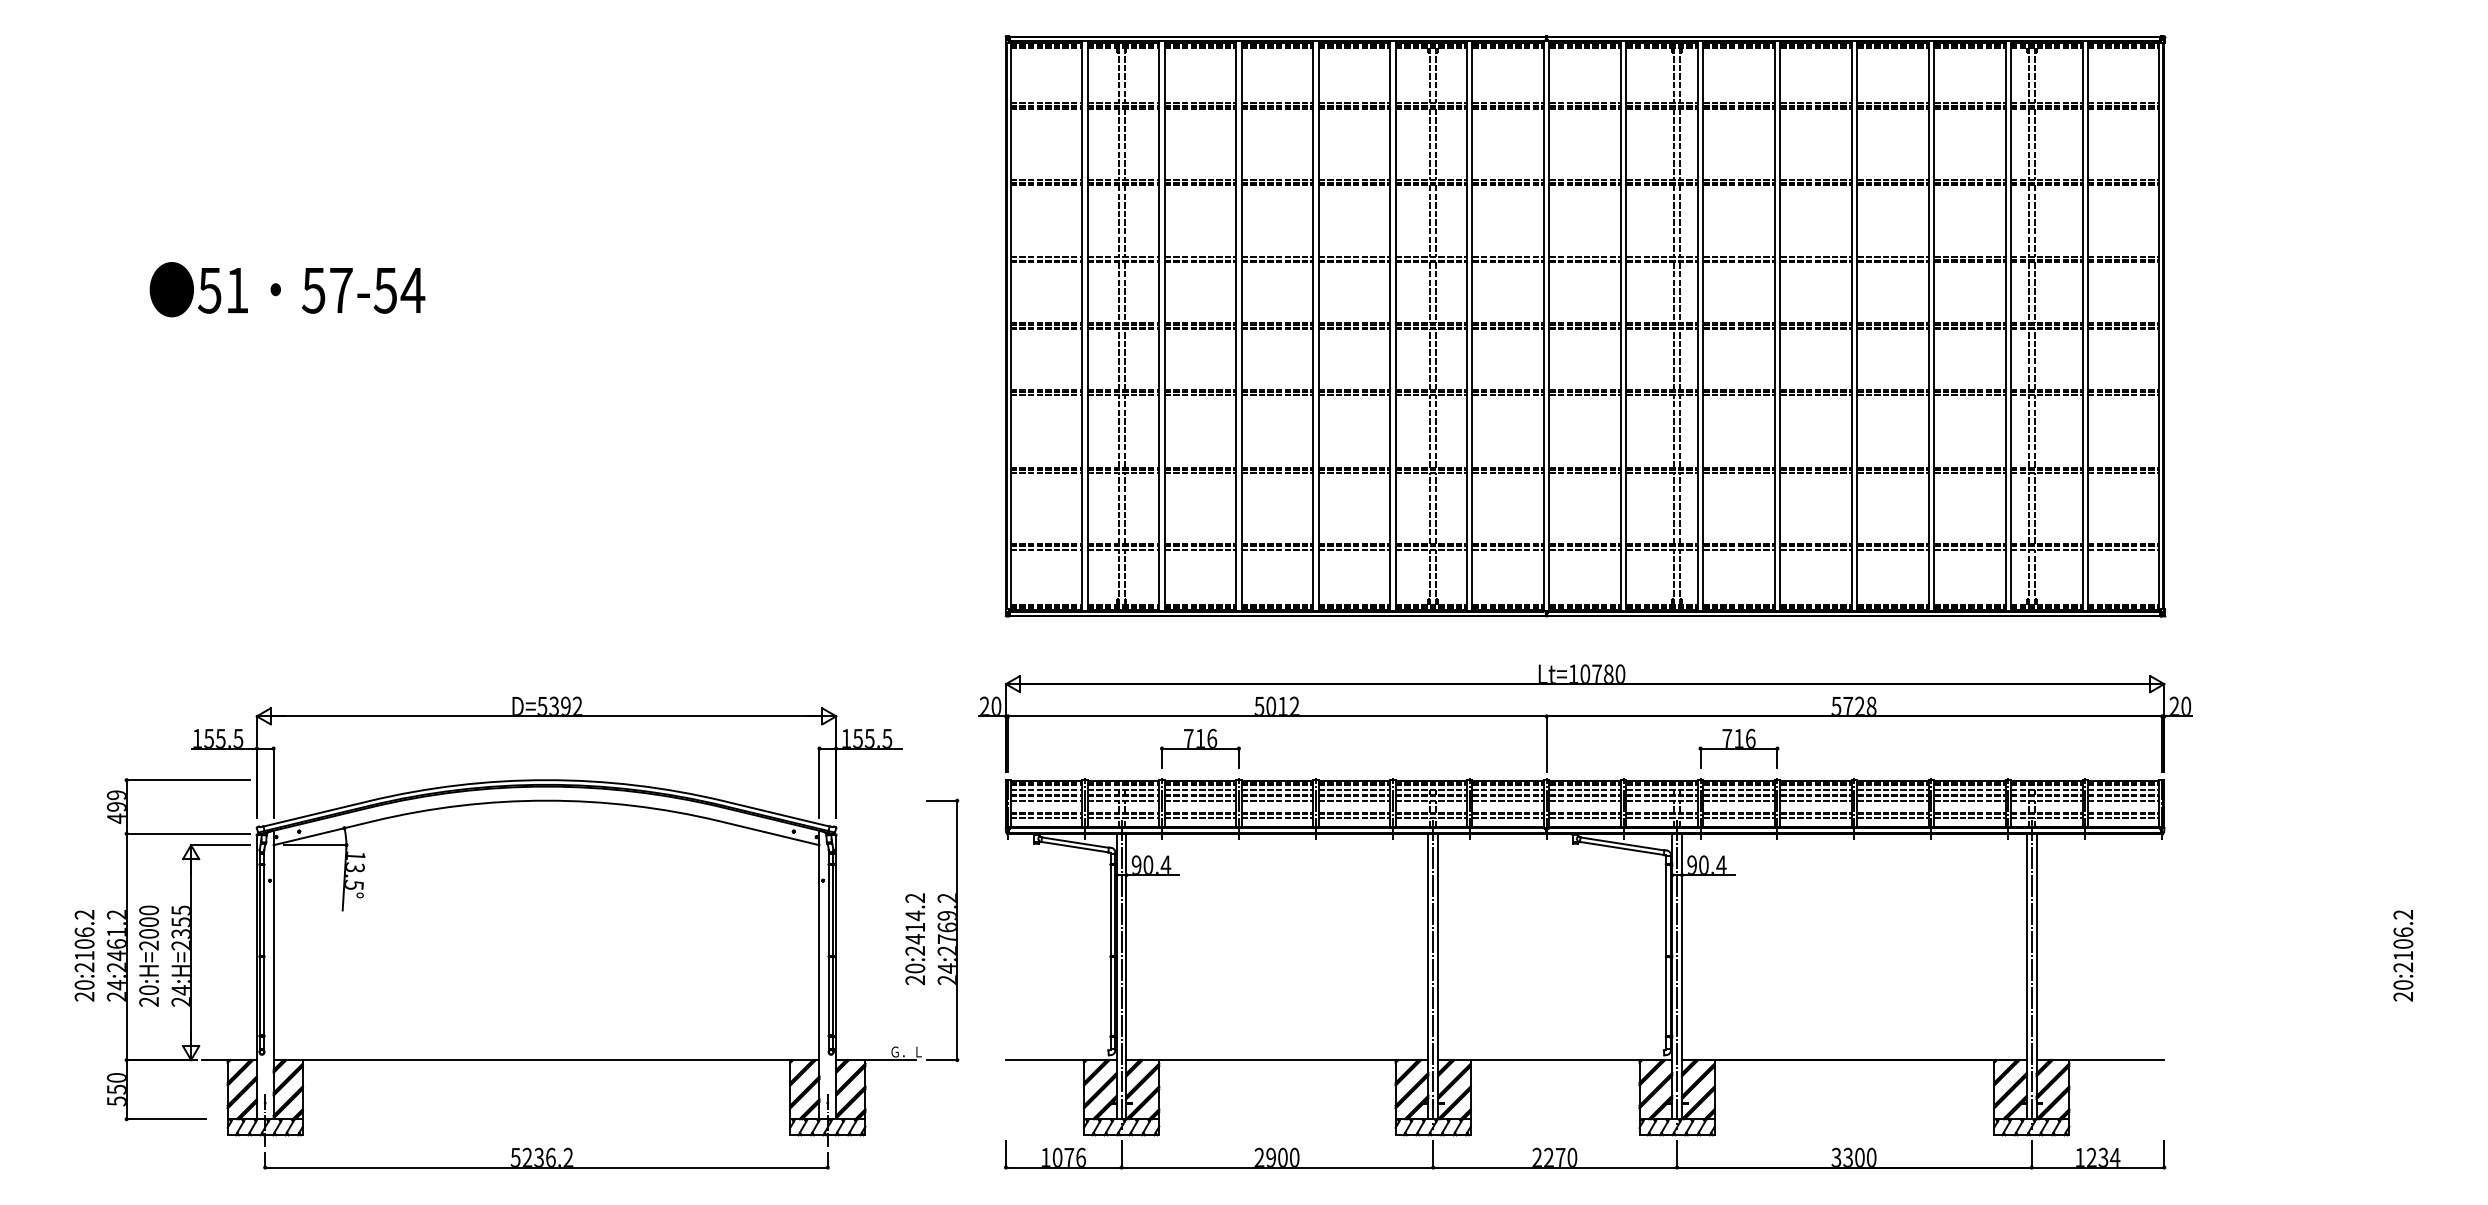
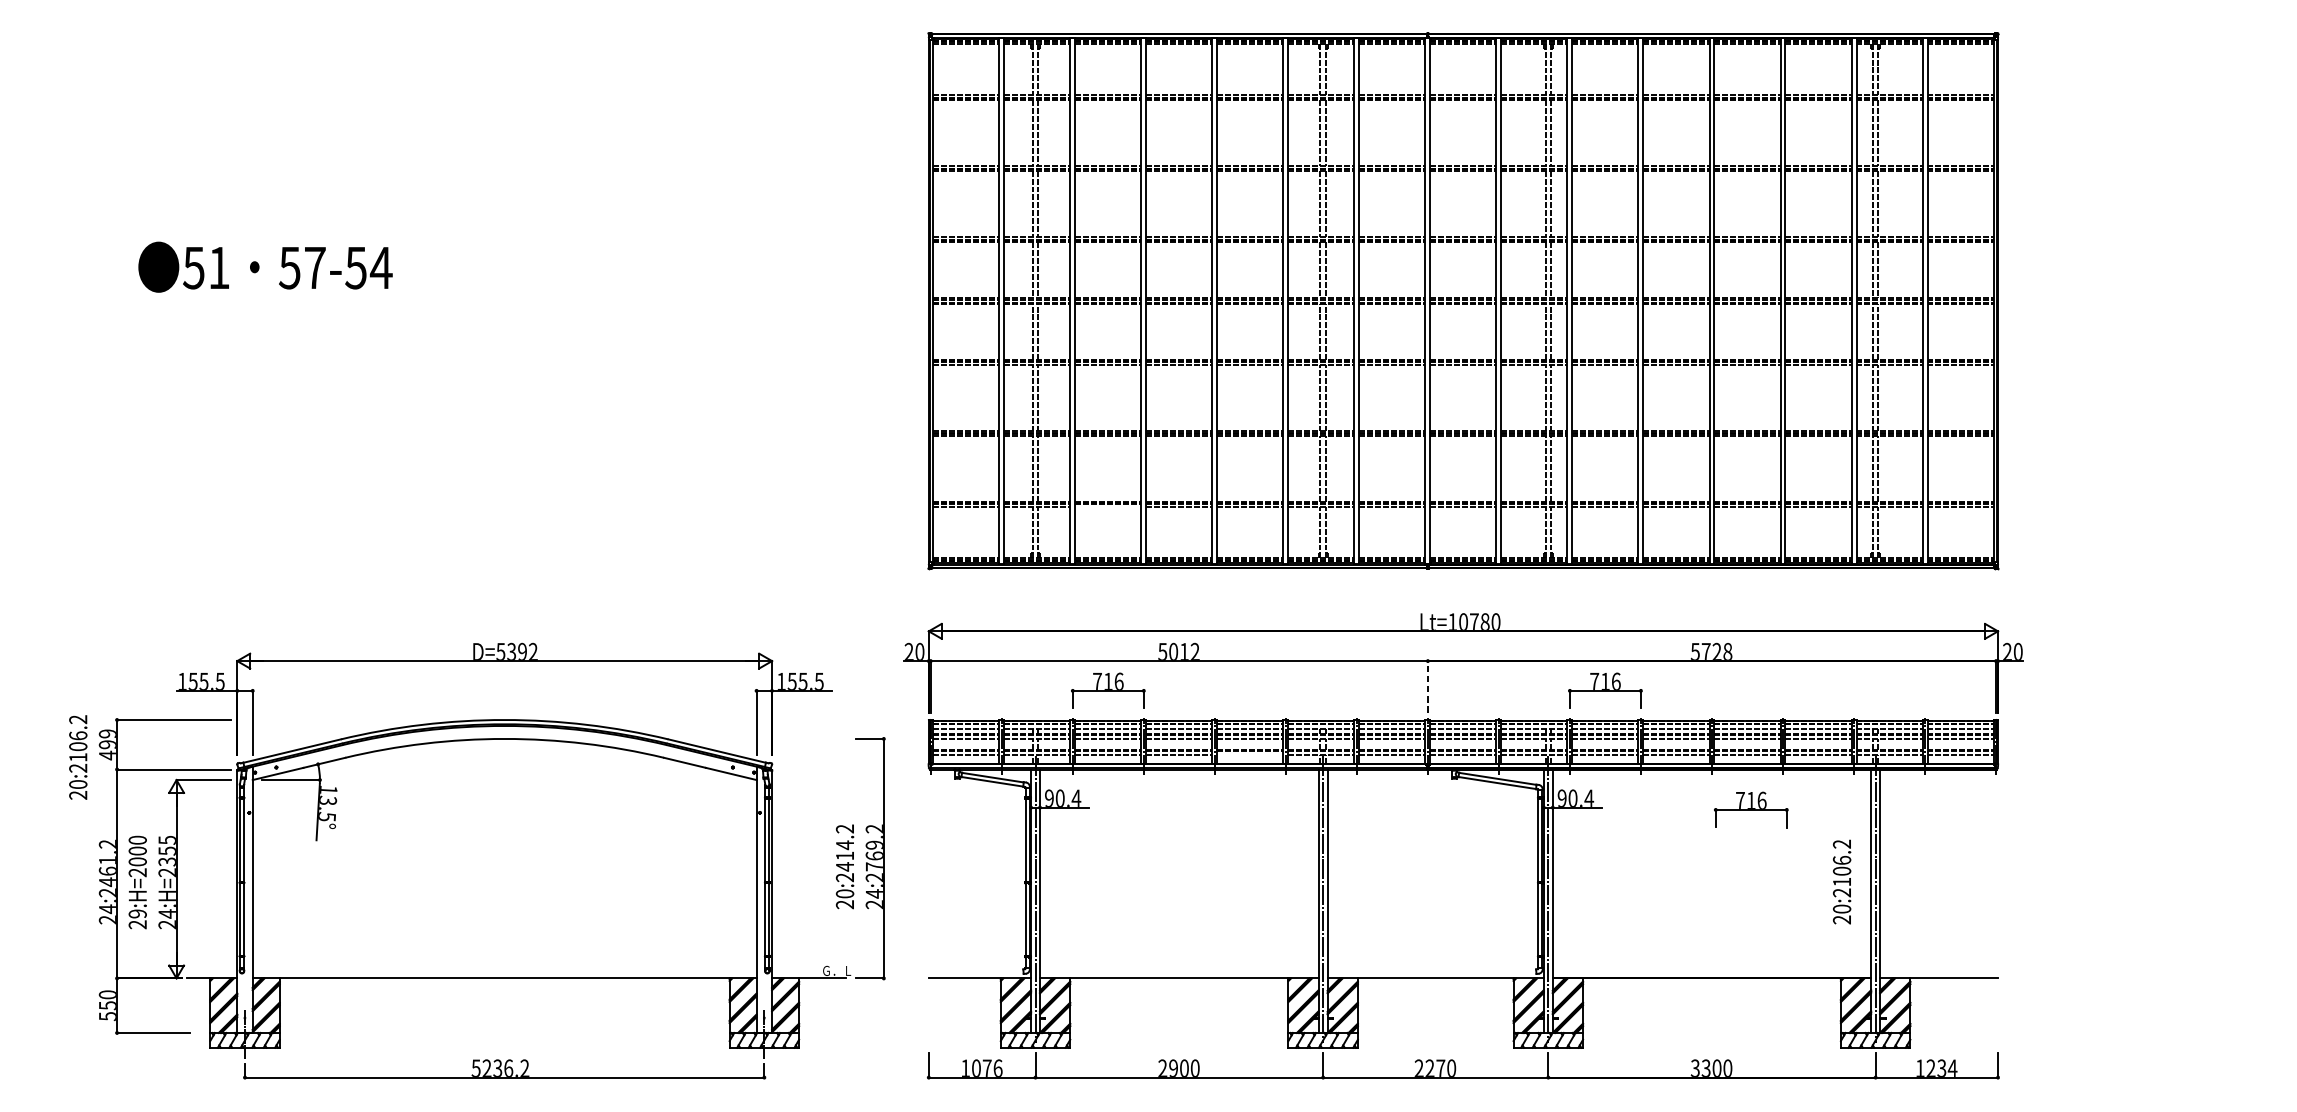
line: (1200, 549) -> (1108, 507), removed
line: (1546, 744) -> (1427, 687), solid -> dashed
line: (1354, 818) -> (1250, 755), removed
part: (1896, 877) -> (1750, 809), added
text: (84, 955) -> (78, 757), moved
text: (2403, 955) -> (1842, 881), moved
text: (148, 990) -> (137, 914), 20:H=2000 -> 29:H=2000

